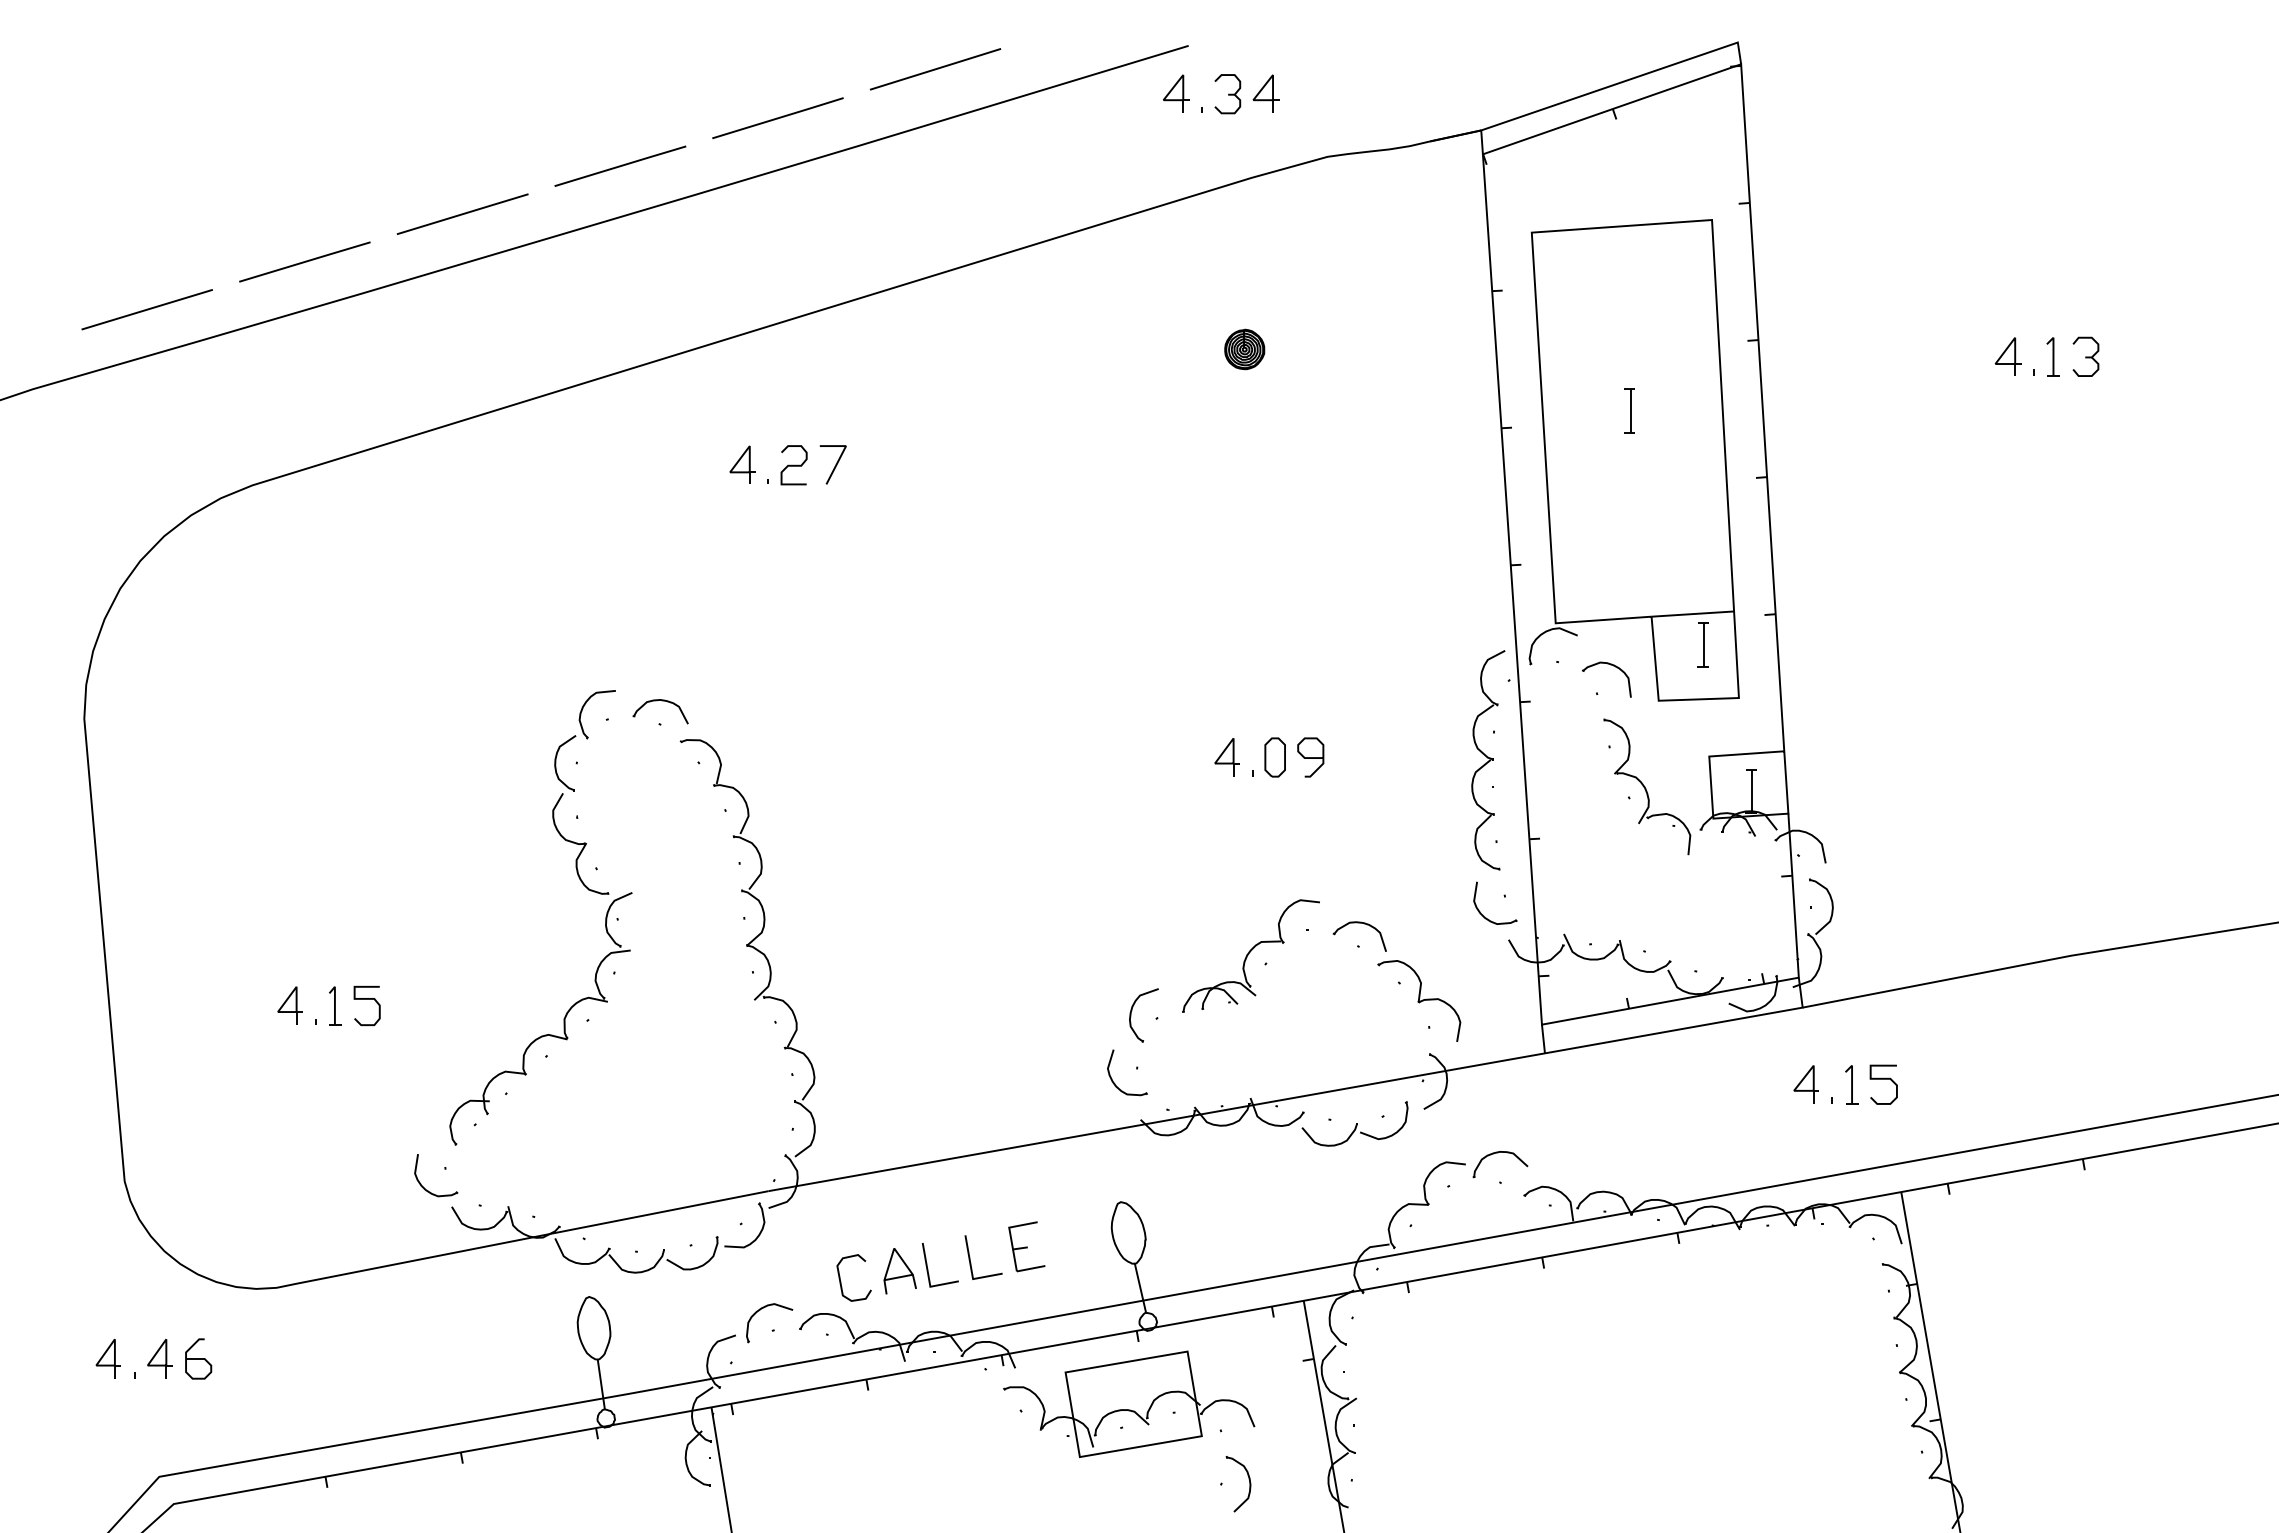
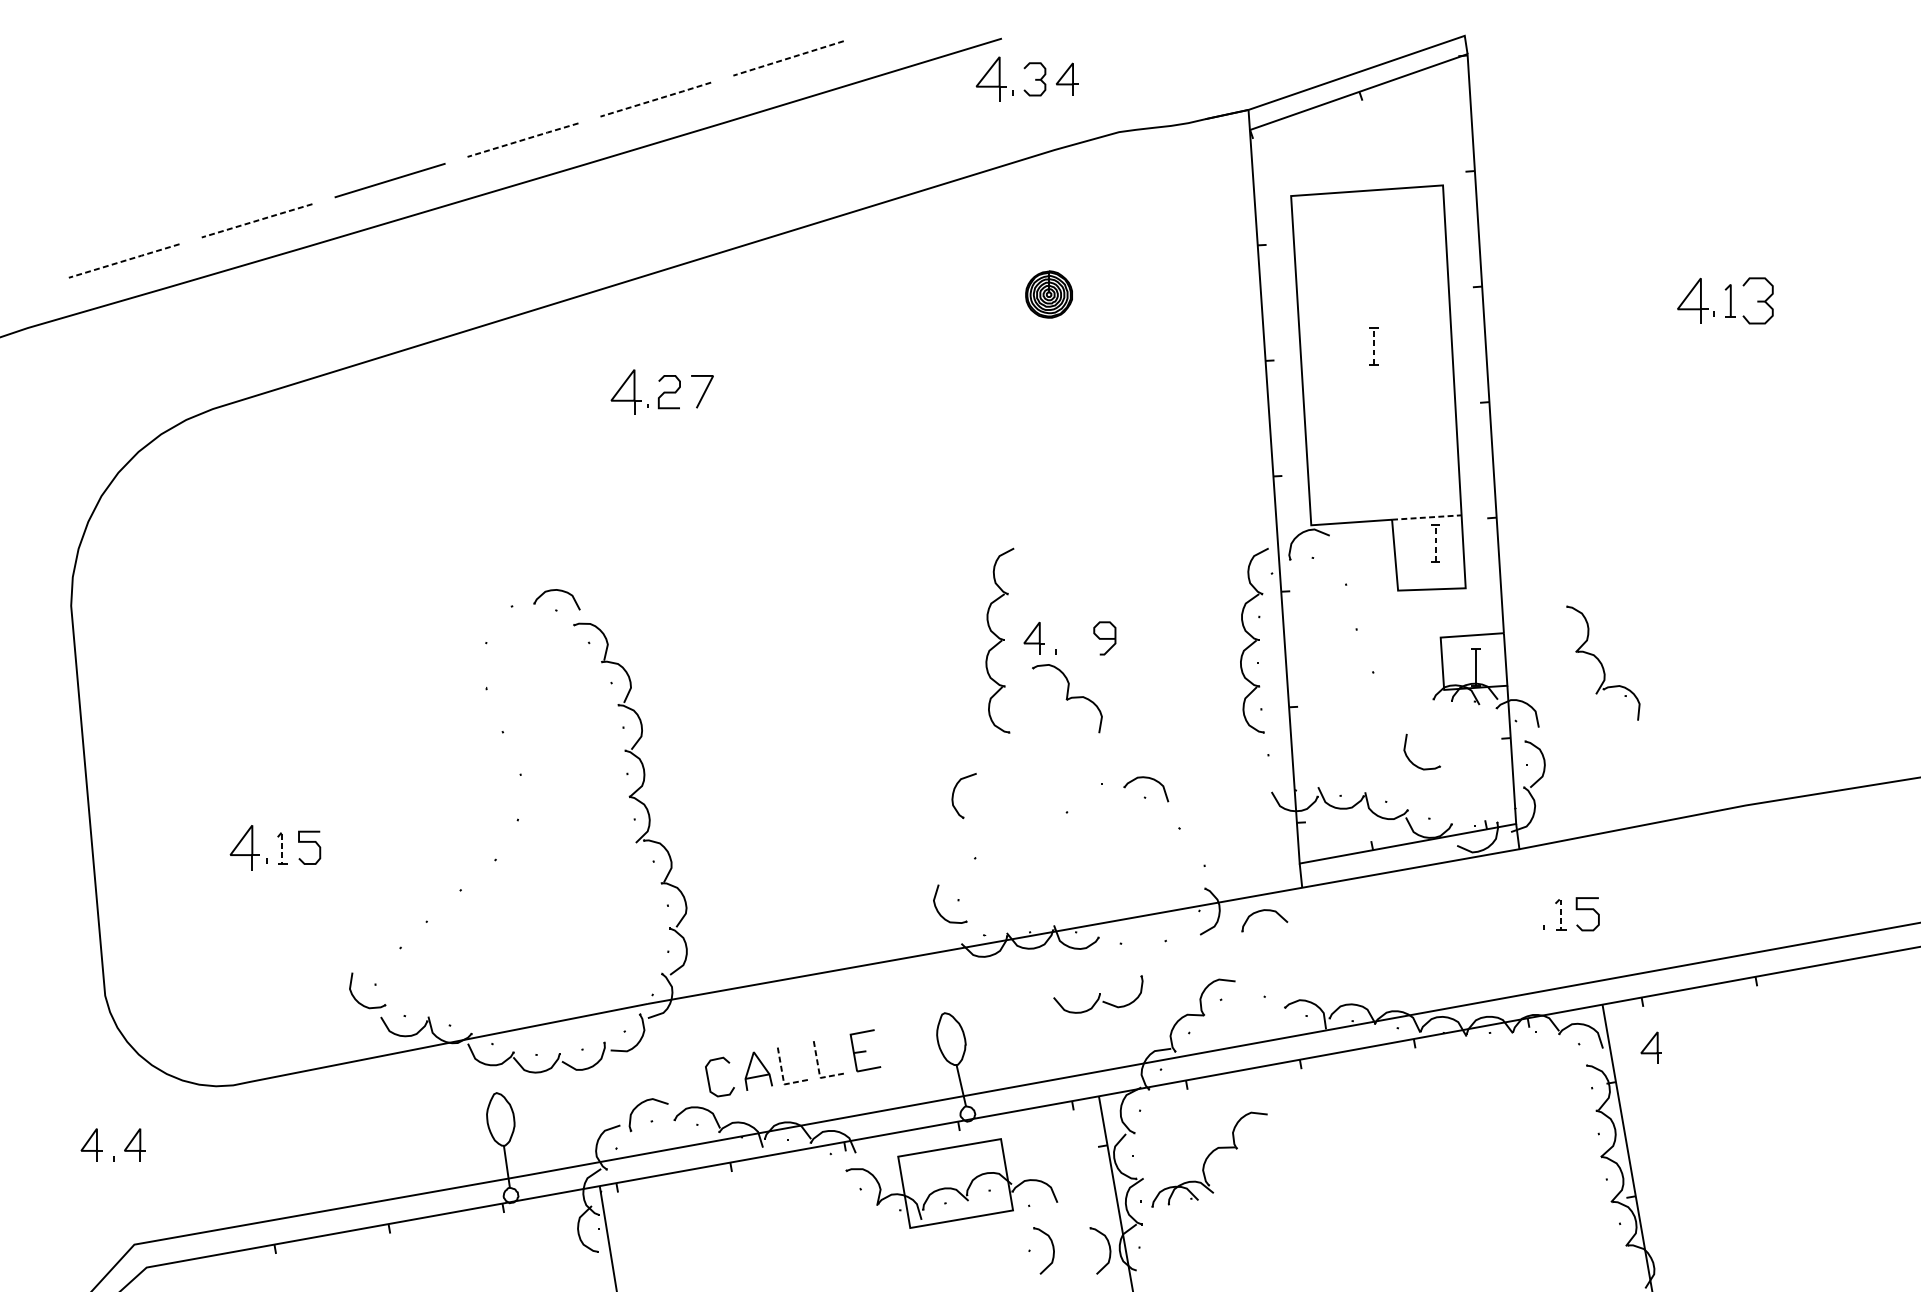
line: (935, 69) -> (788, 58), solid -> dashed
part: (1176, 93) -> (991, 78), size x1.4
line: (778, 118) -> (656, 99), solid -> dashed
line: (620, 166) -> (523, 140), solid -> dashed
line: (305, 261) -> (257, 220), solid -> dashed
line: (147, 309) -> (124, 260), solid -> dashed
part: (1244, 349) -> (1048, 294), size x1.4
part: (2007, 356) -> (1692, 300), size x1.4
part: (2085, 356) -> (1757, 300), size x1.4
line: (1630, 410) -> (1374, 345), solid -> dashed
part: (742, 464) -> (625, 391), size x1.4
line: (1693, 614) -> (1427, 517), solid -> dashed
line: (1703, 644) -> (1435, 543), solid -> dashed
part: (1610, 665) -> (1357, 560), removed
part: (1274, 757) -> (1074, 638), removed
part: (1186, 760) -> (1000, 640), added
part: (1647, 786) -> (1603, 662), moved
part: (582, 884) -> (491, 745), removed
part: (1480, 911) -> (1409, 758), moved
part: (1250, 955) -> (1209, 1159), moved
part: (1419, 1000) -> (1067, 698), moved
line: (334, 1001) -> (282, 844), solid -> dashed
part: (289, 1005) -> (244, 847), size x1.4
part: (1131, 1015) -> (953, 796), moved
line: (1852, 1079) -> (1561, 909), solid -> dashed
part: (1805, 1084) -> (1650, 1048), moved
part: (1354, 1123) -> (1097, 994), moved
part: (1498, 1153) -> (1263, 911), moved
line: (972, 1273) -> (819, 1073), solid -> dashed
line: (929, 1279) -> (783, 1078), solid -> dashed
part: (198, 1358) -> (167, 1144), removed
part: (1316, 1484) -> (1109, 1251), added

